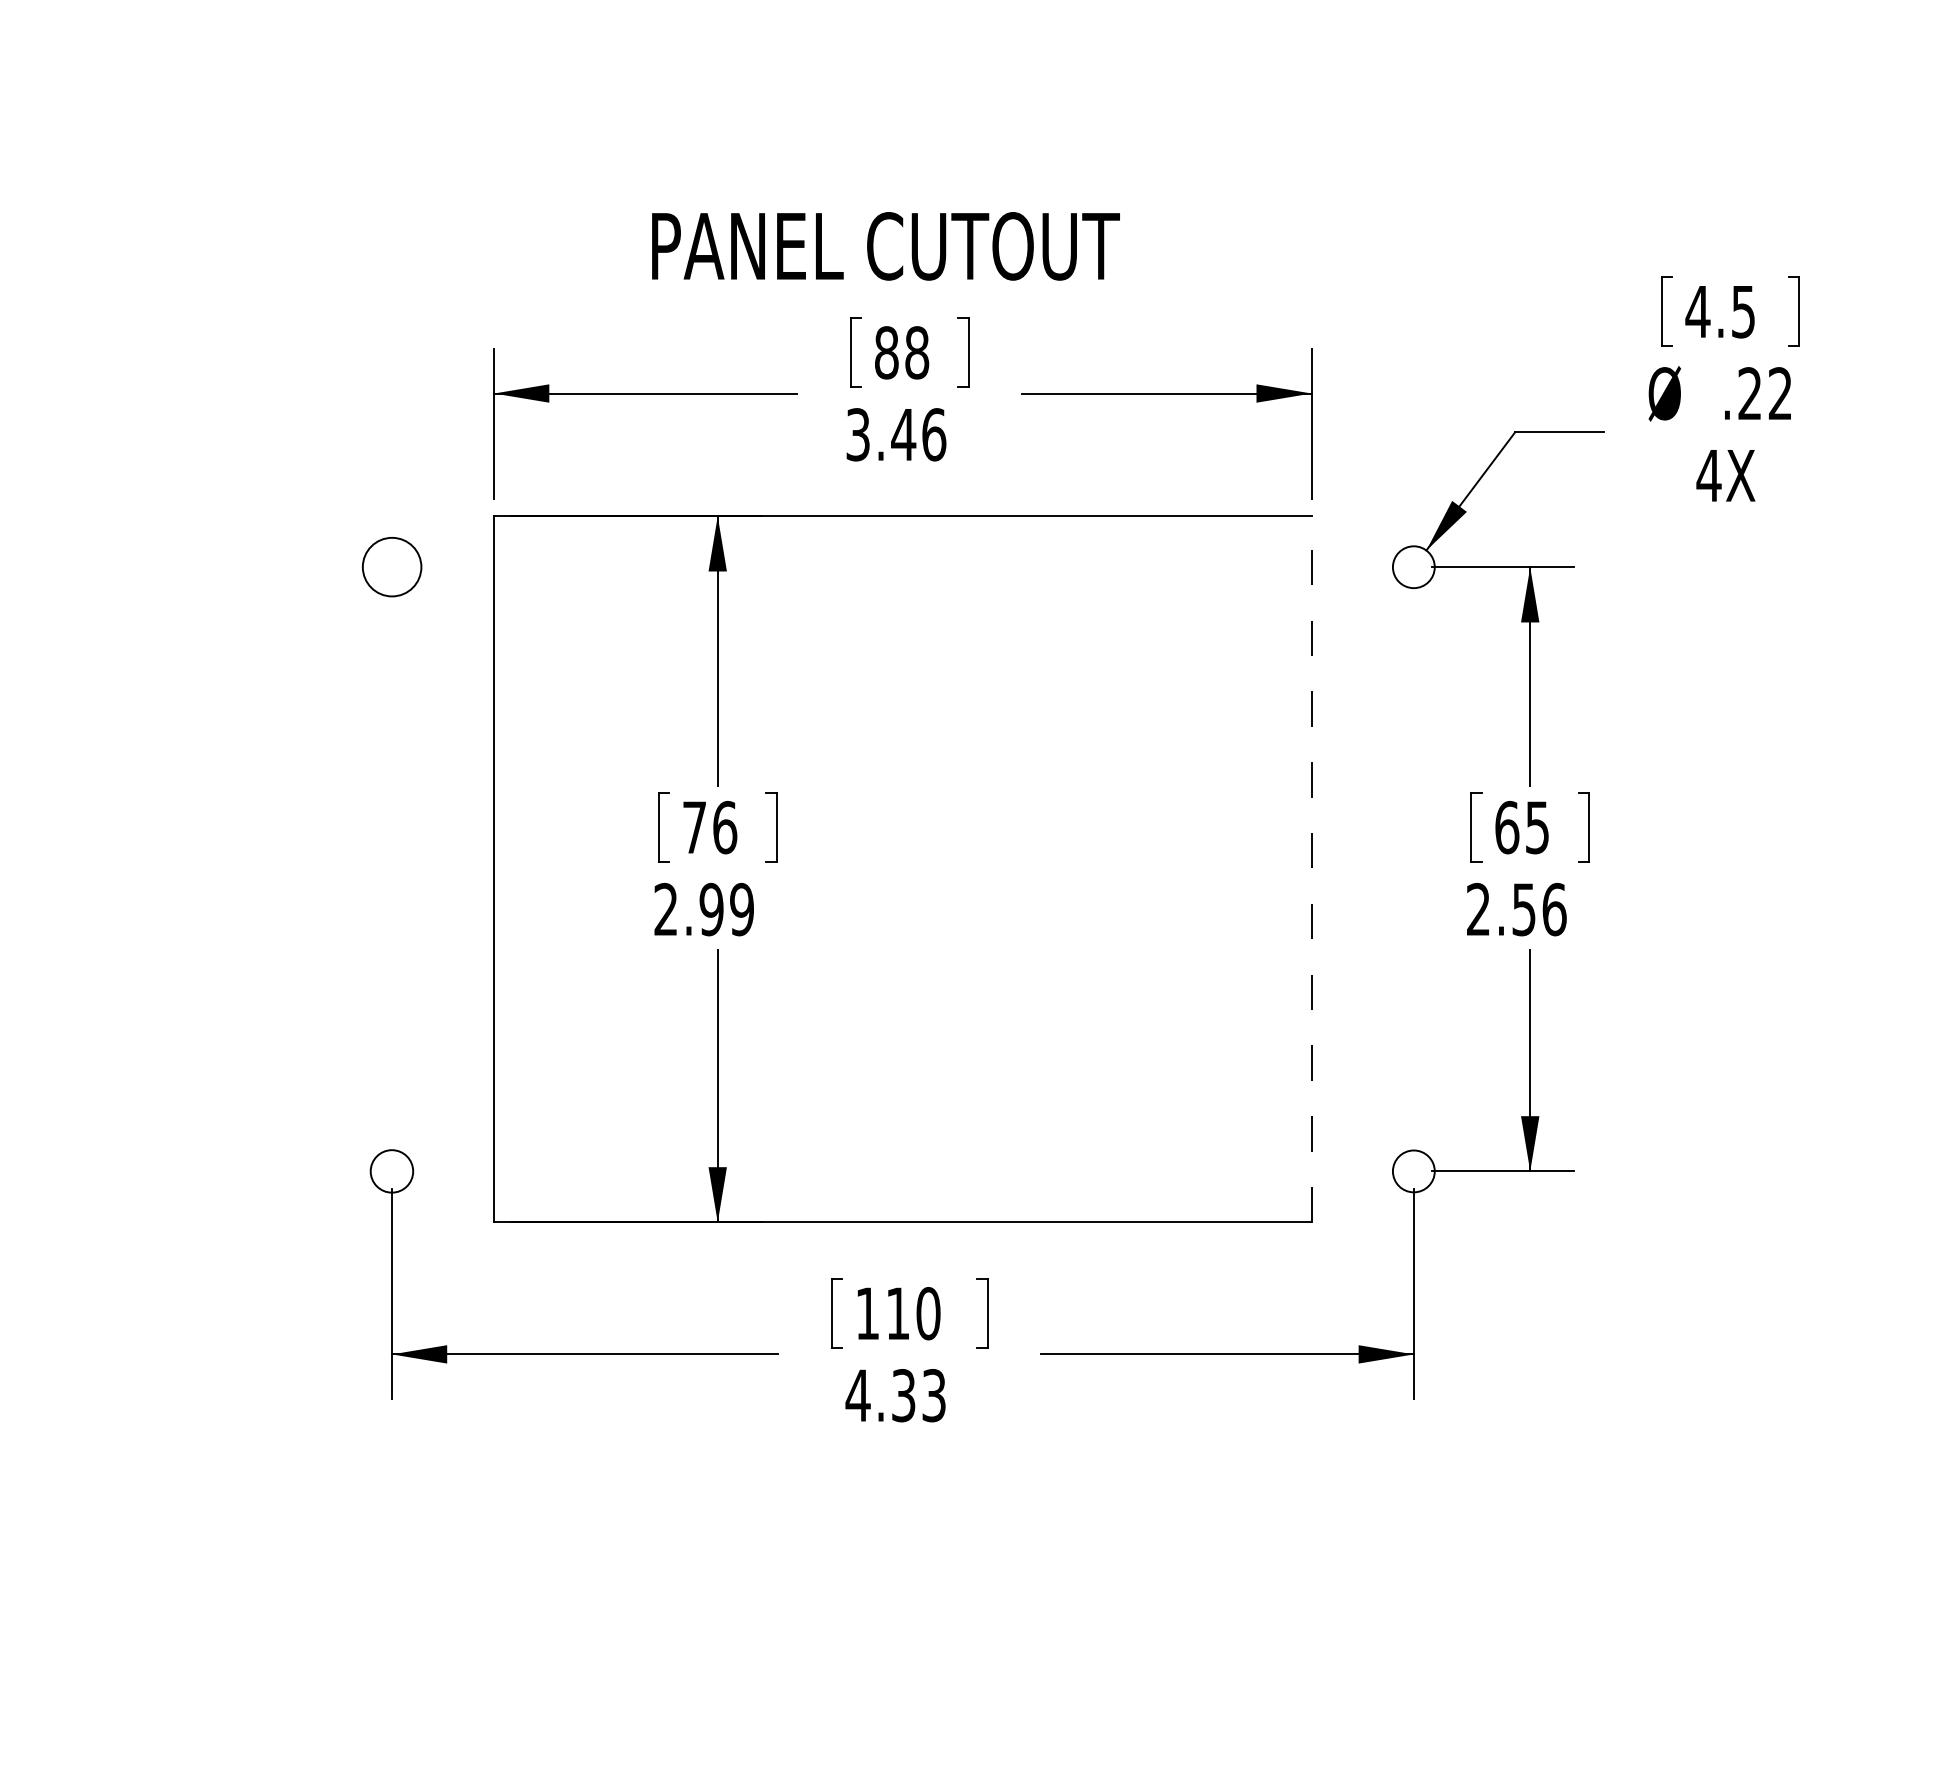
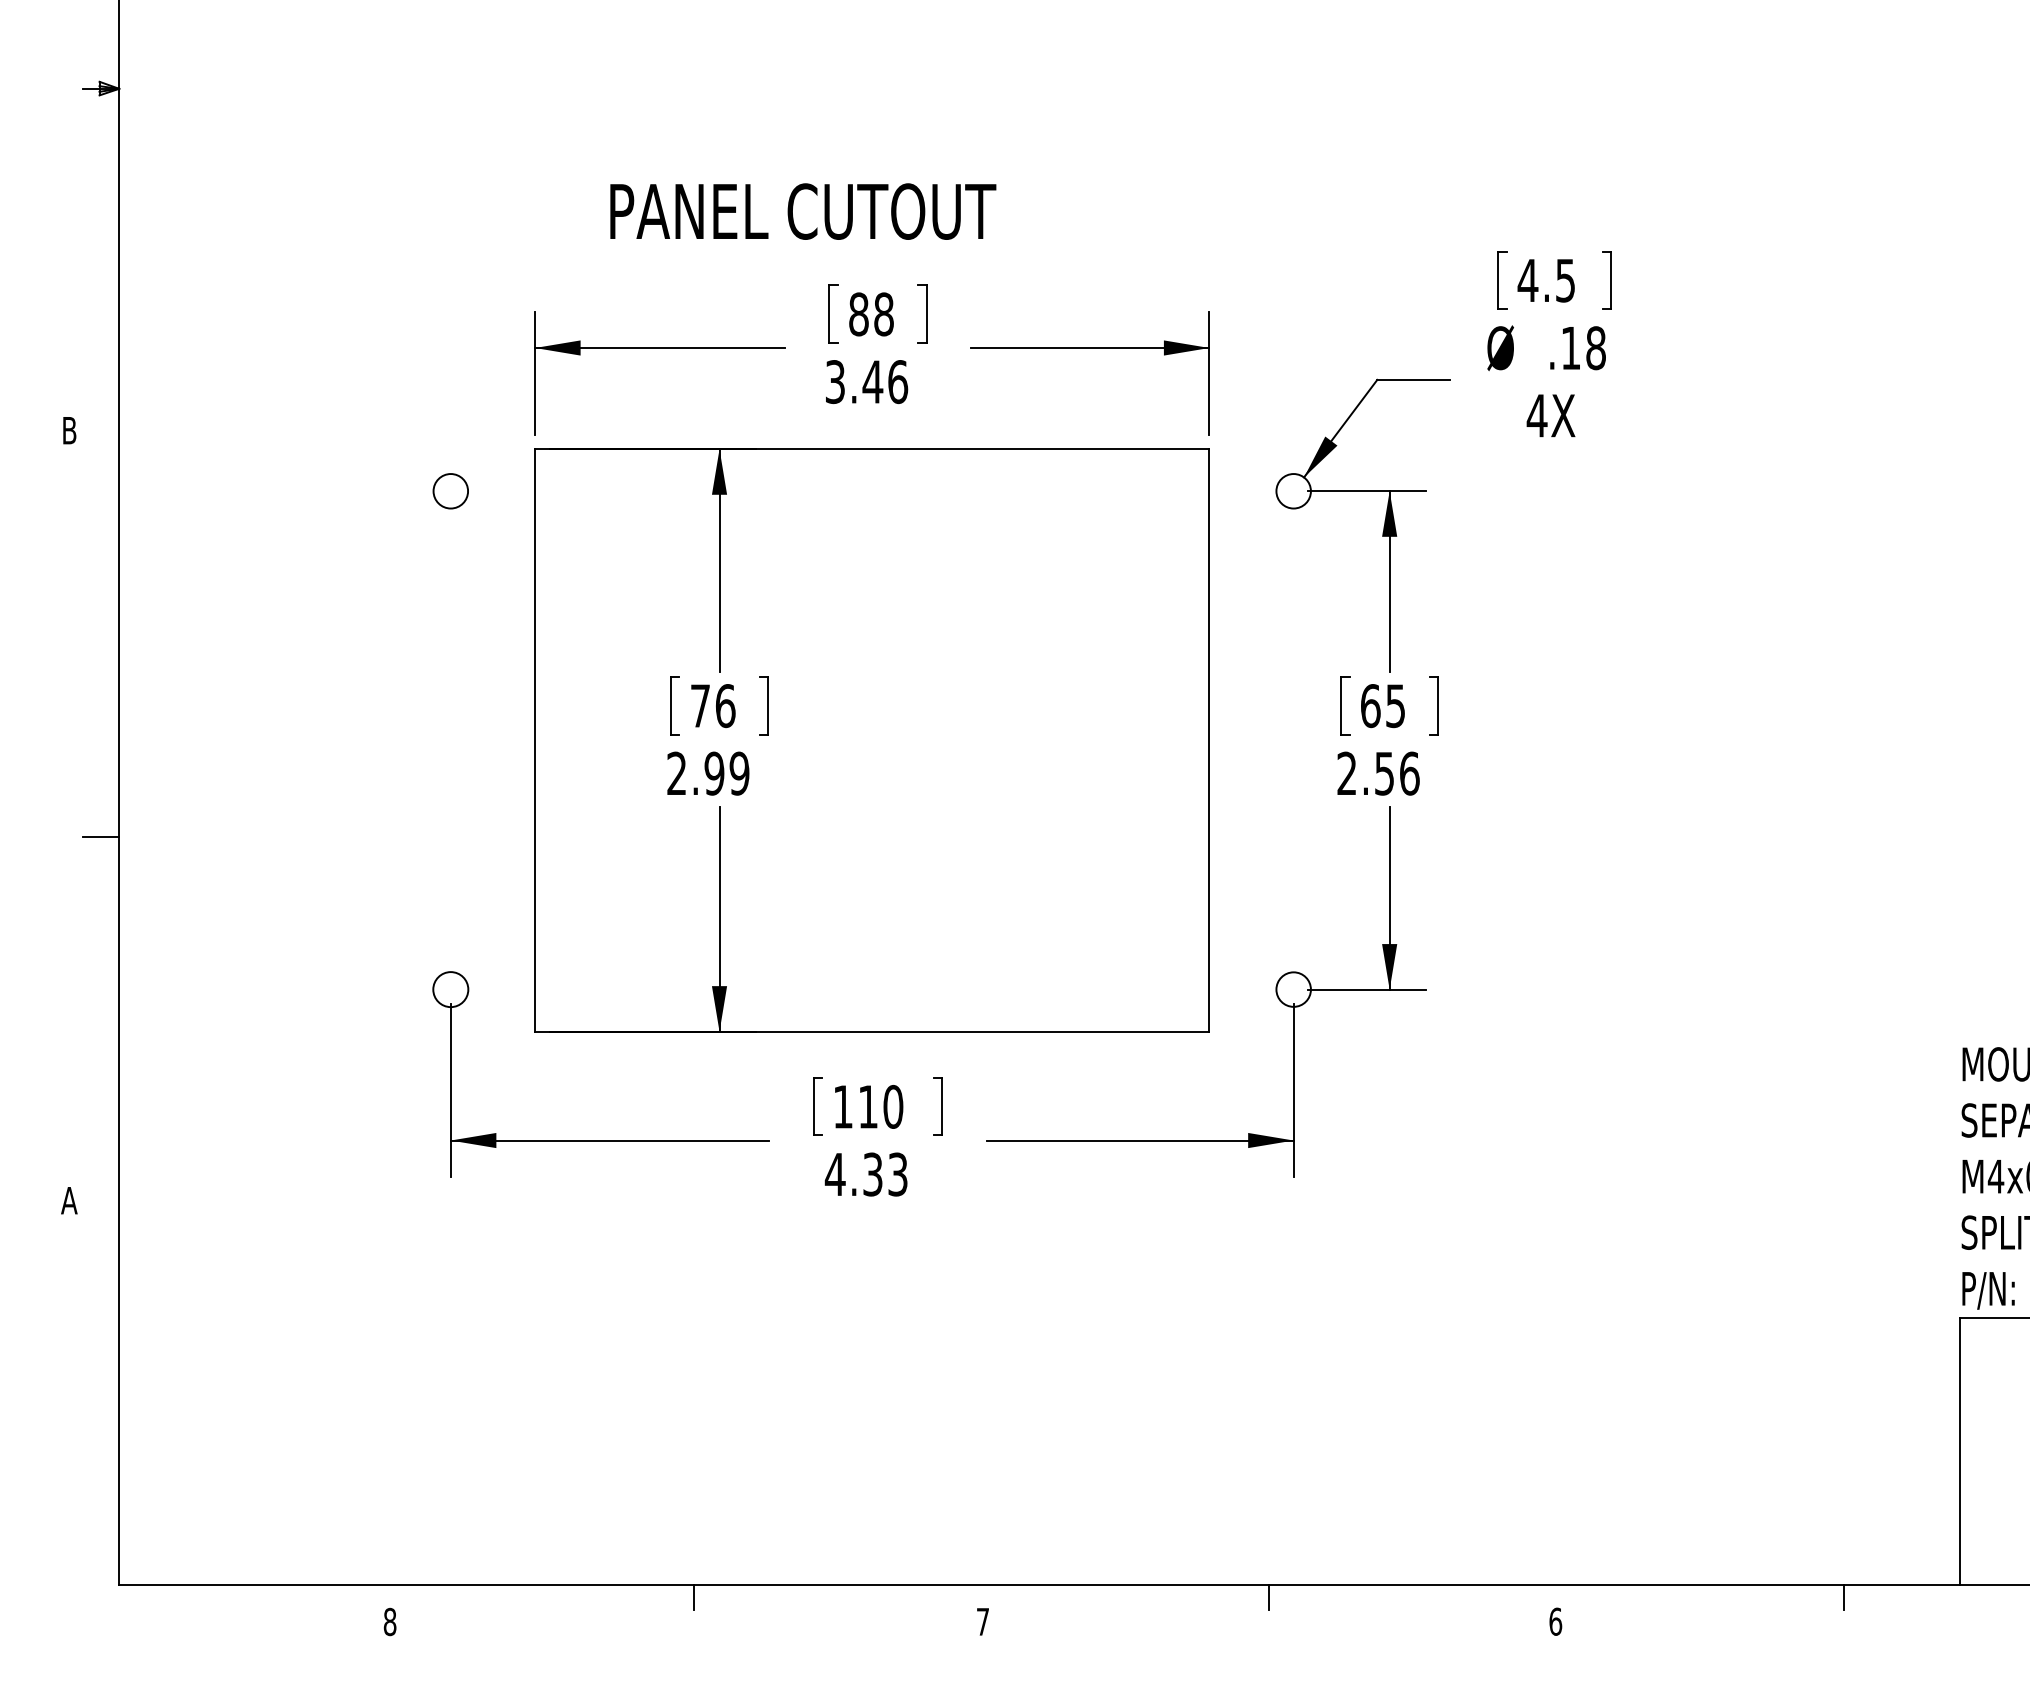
text: (886, 246) -> (803, 211), moved
text: (1765, 394) -> (1583, 348), .22 -> .18
circle: (391, 567) -> (450, 491), size x0.71
line: (1311, 868) -> (1209, 739), dashed -> solid

